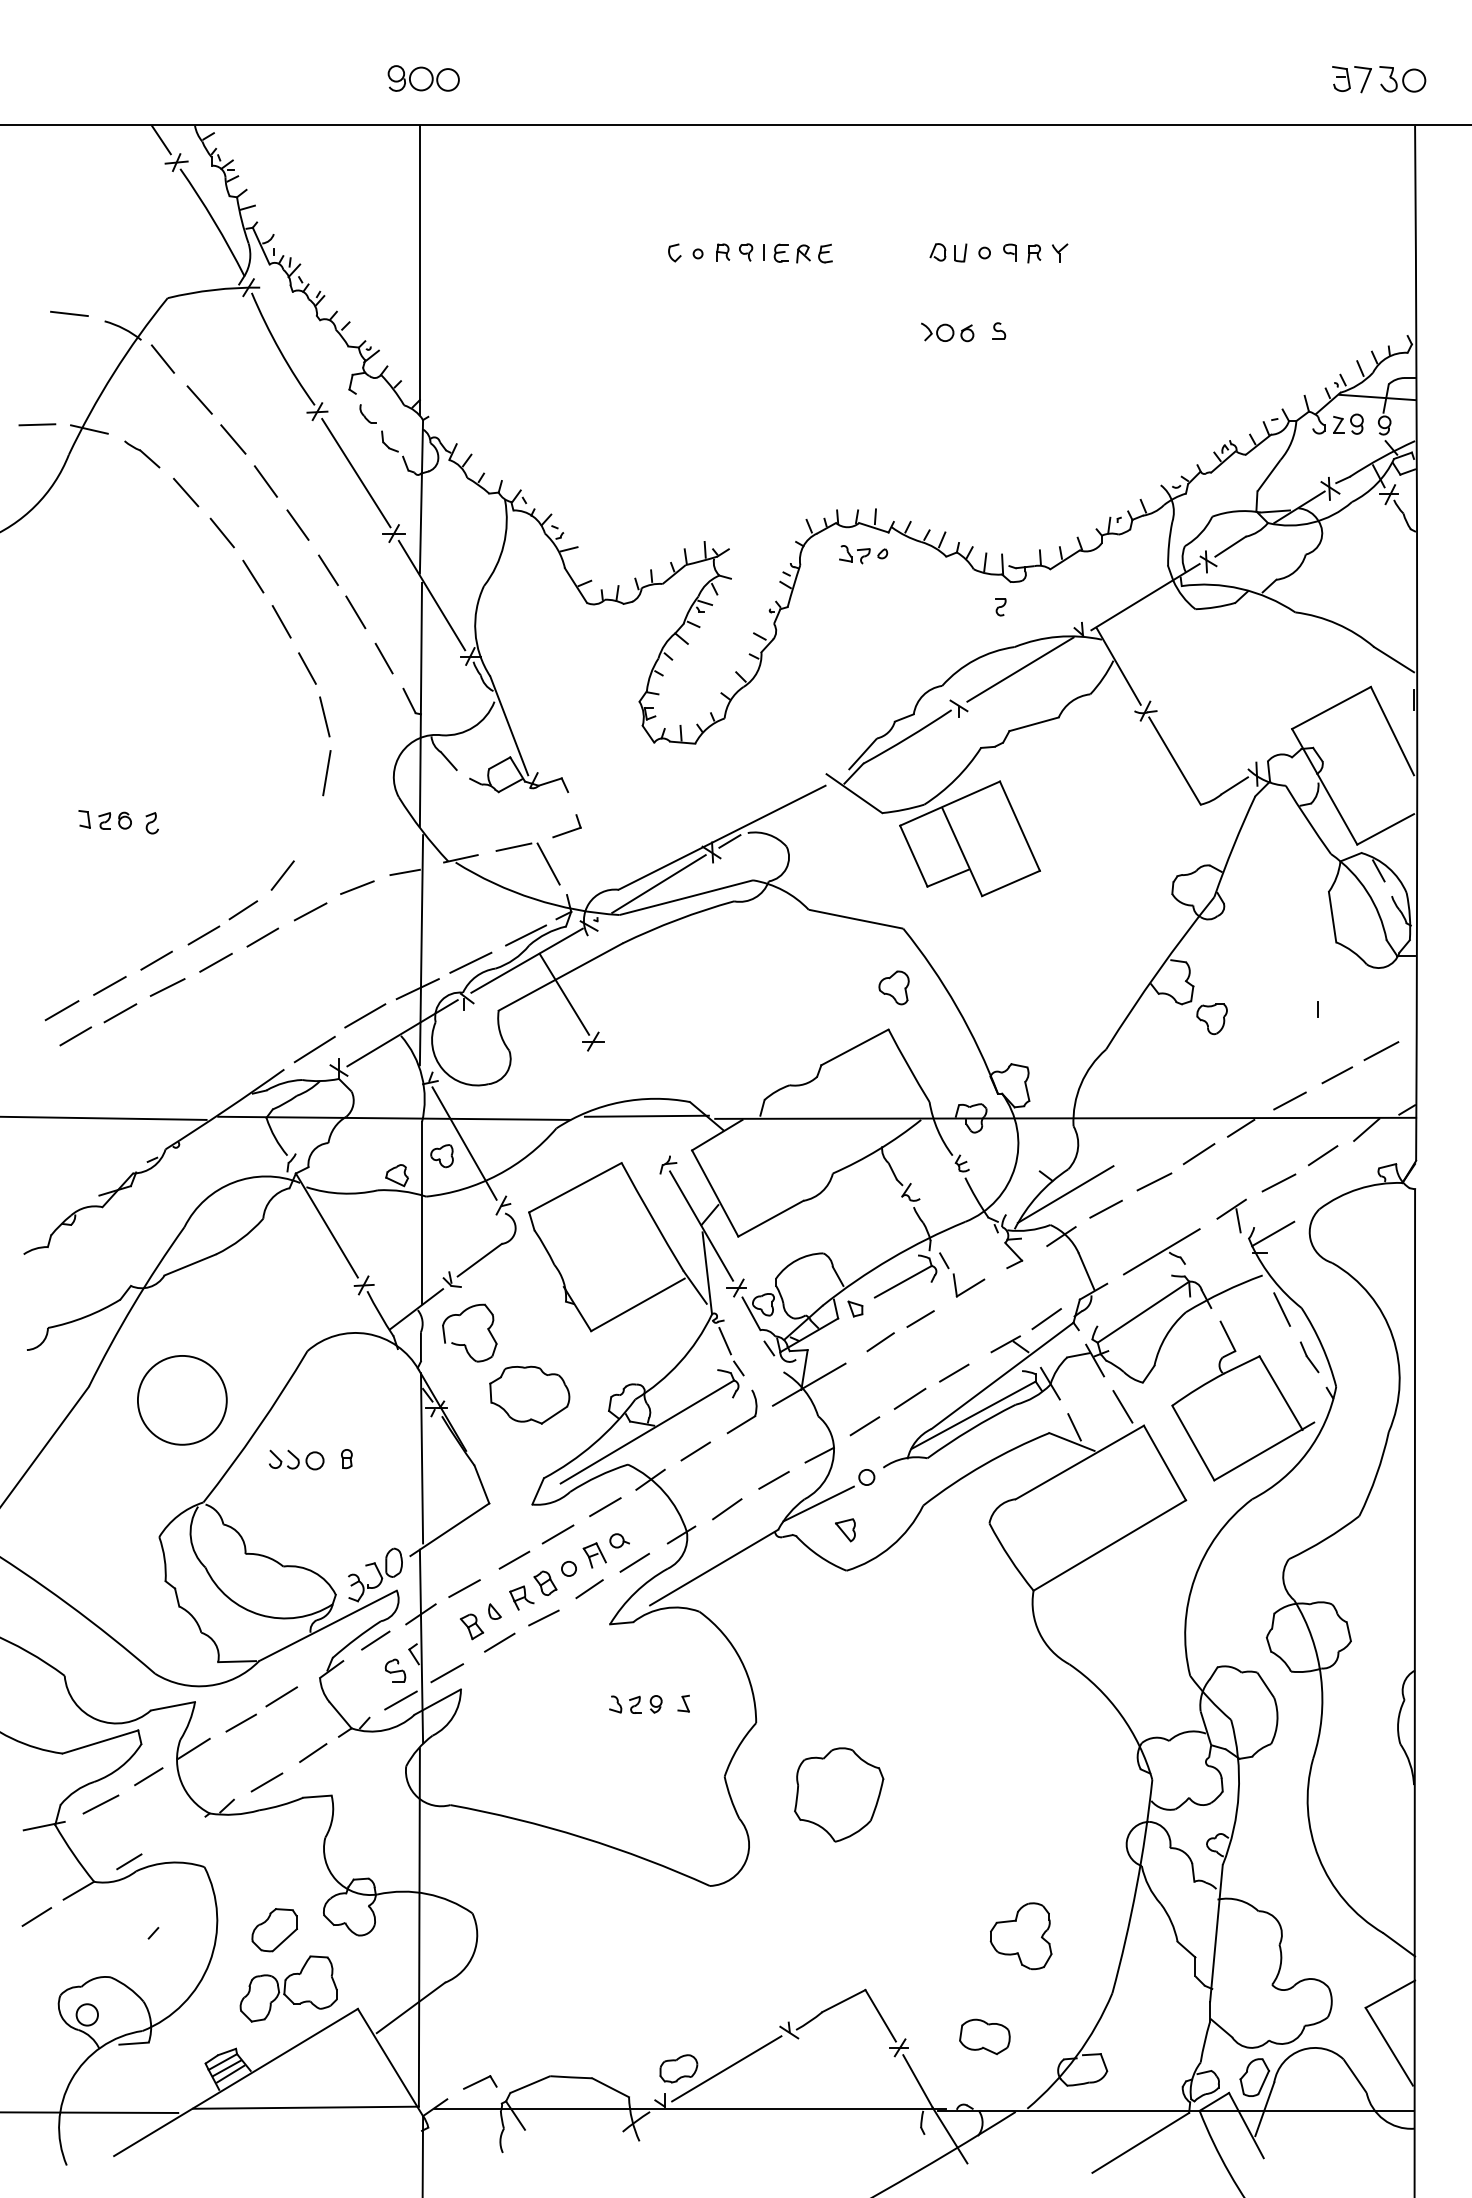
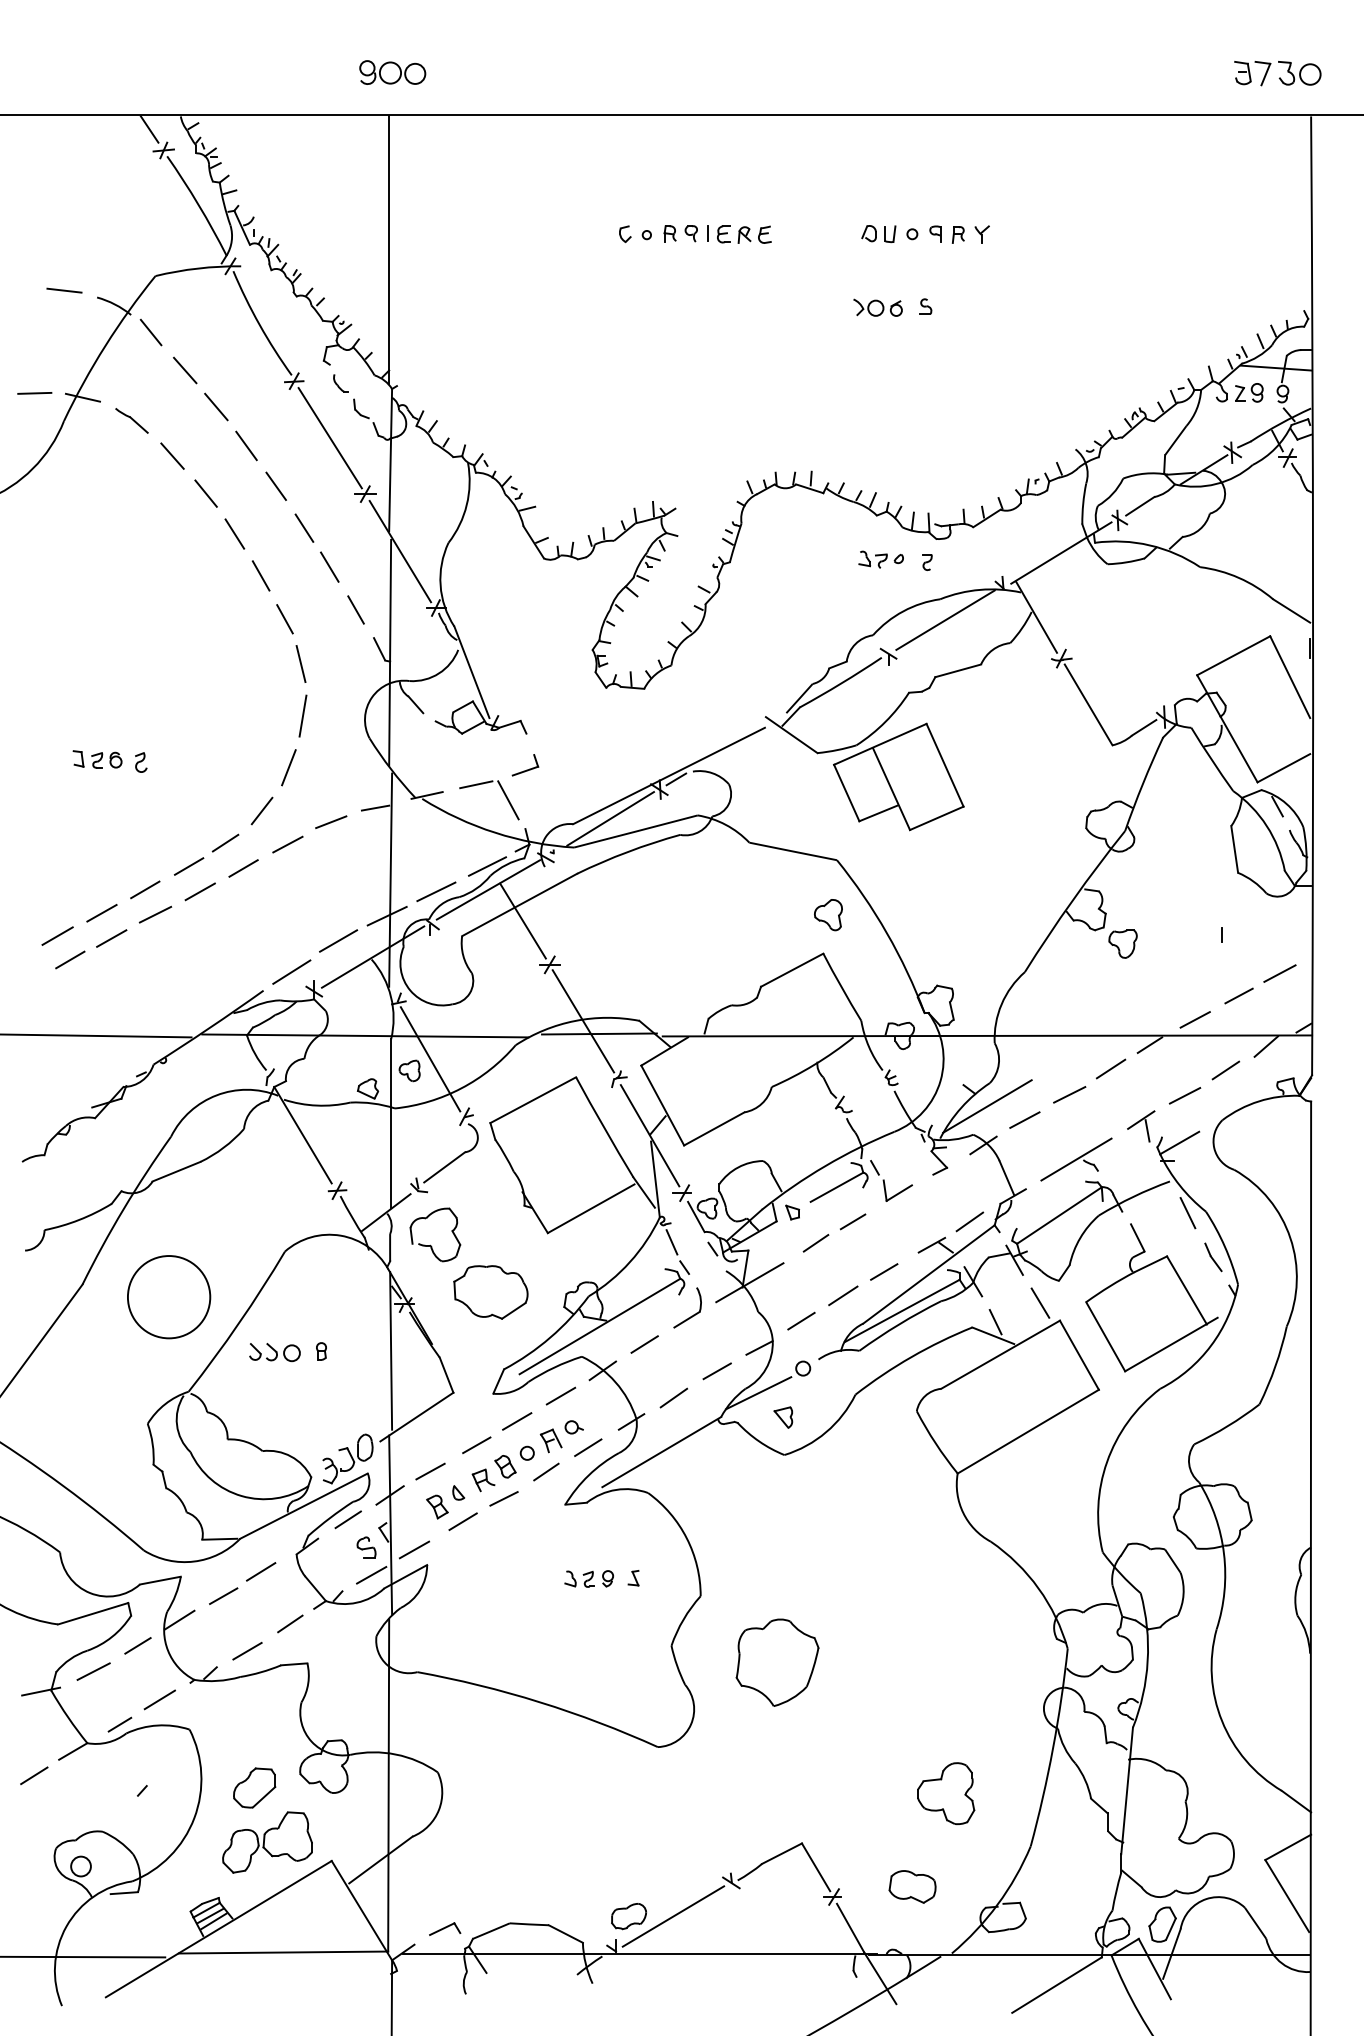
part: (862, 554) -> (880, 559), moved
line: (311, 828) -> (288, 767), added
line: (629, 1102) -> (583, 1021), added
line: (172, 1834) -> (159, 1699), added

